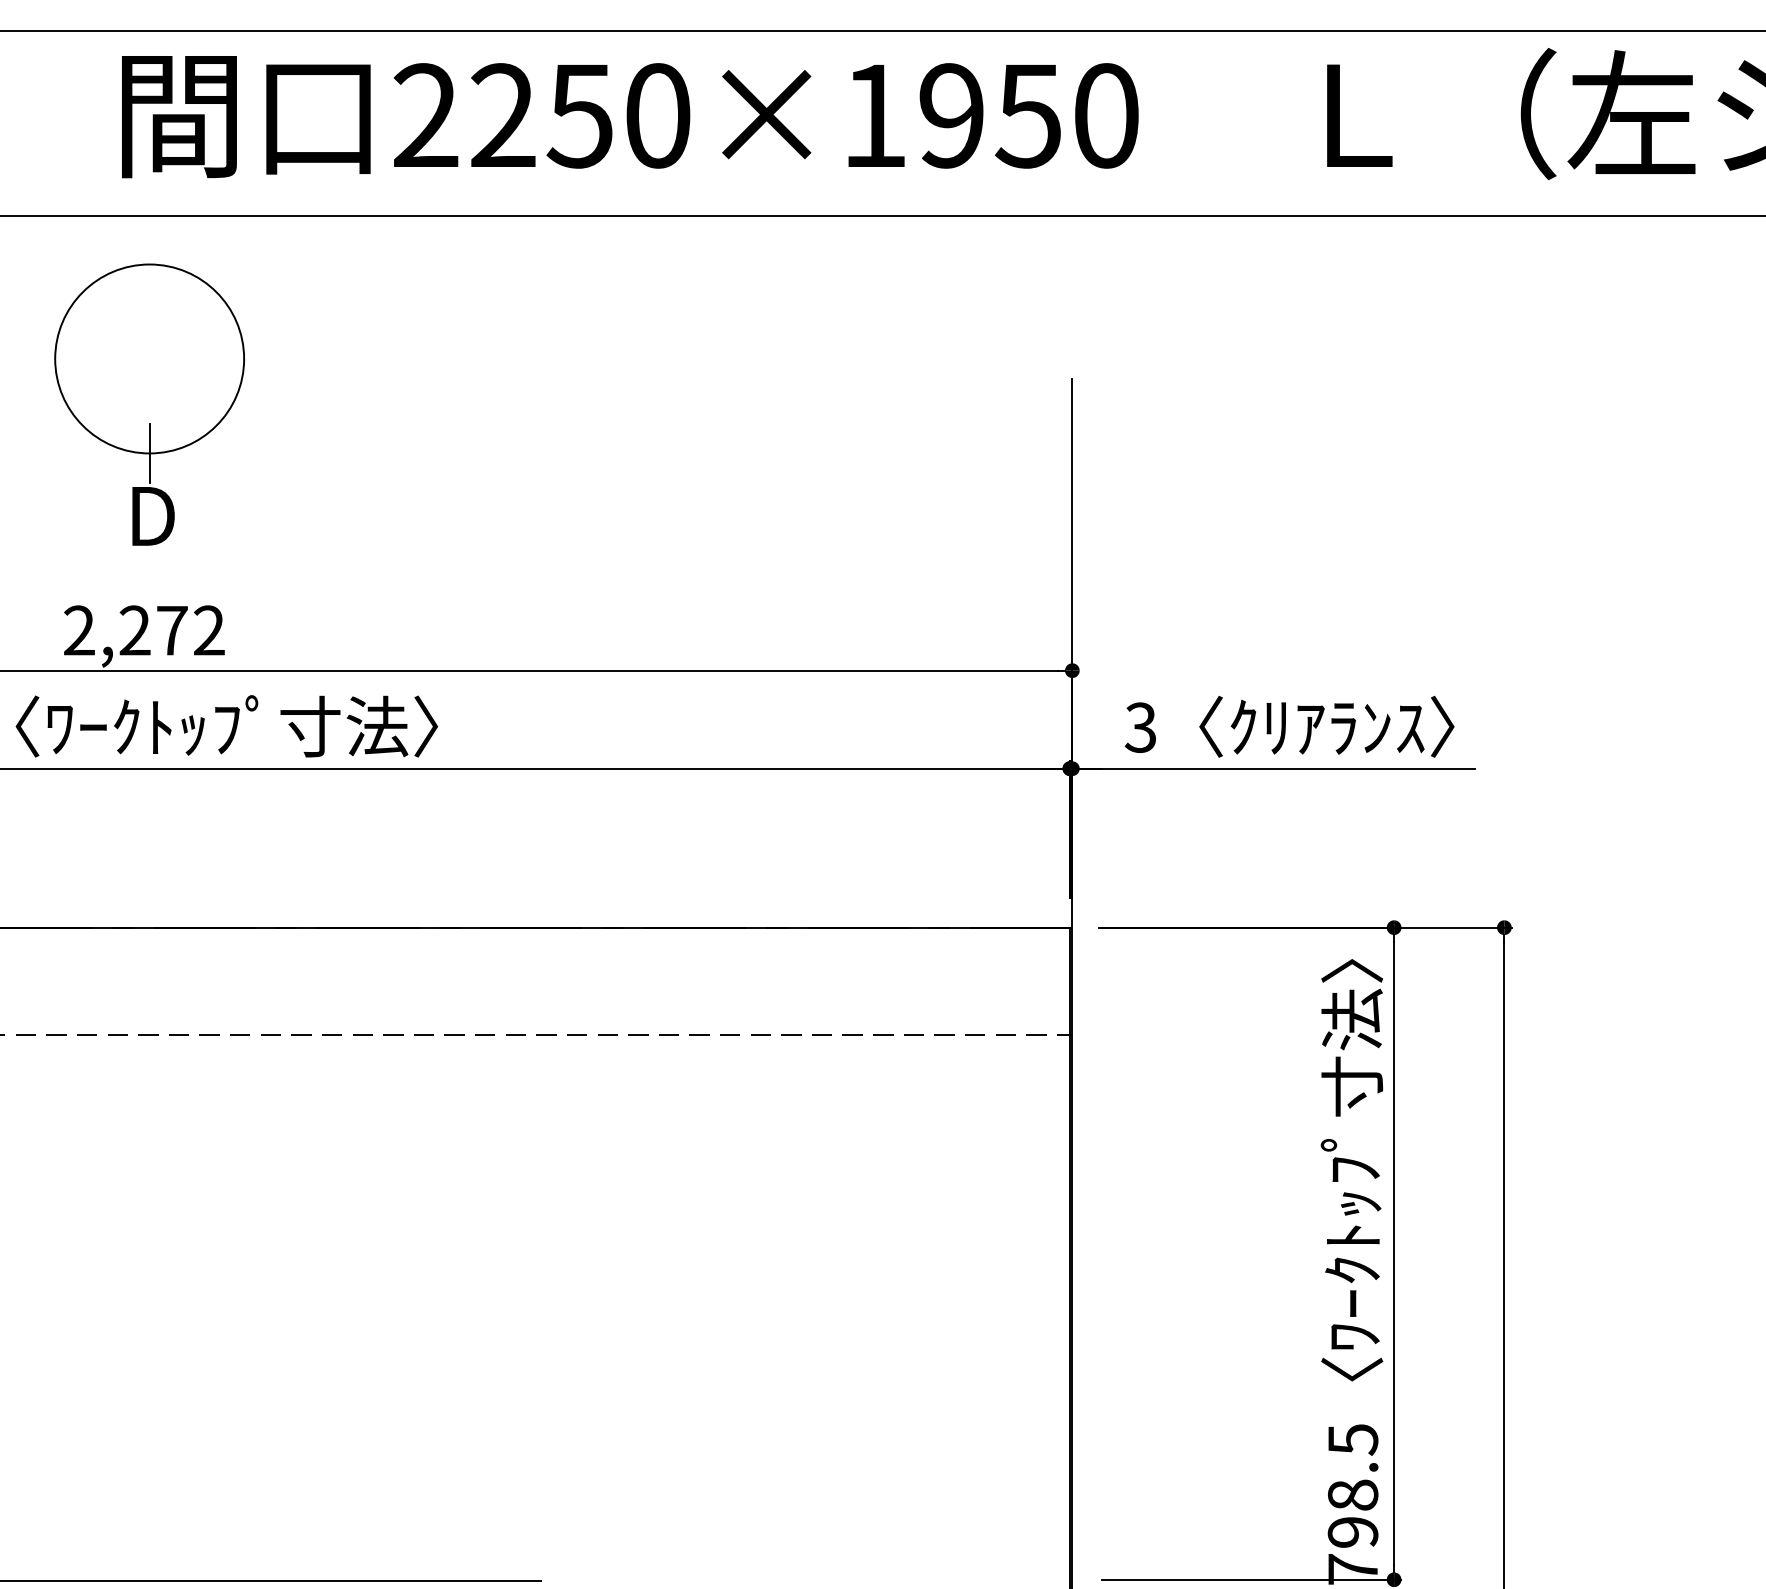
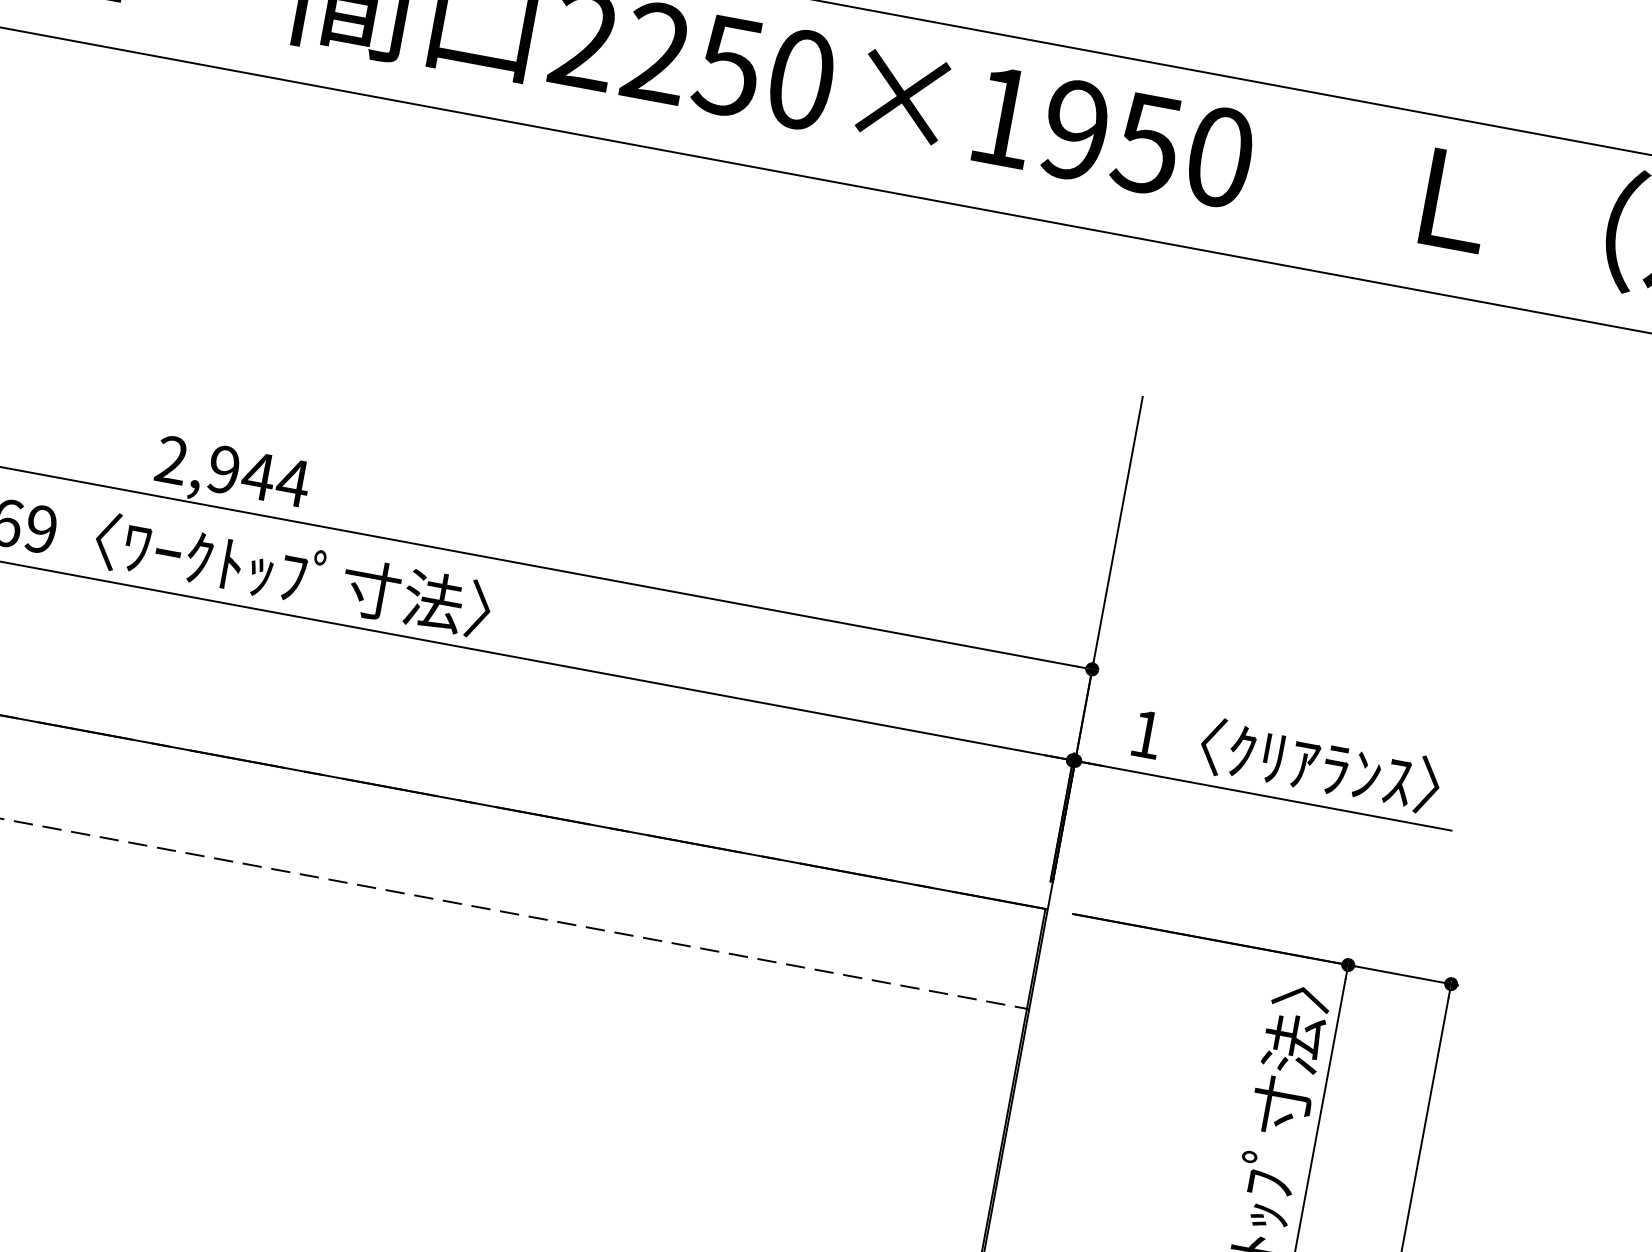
part: (149, 404) -> (276, 261), removed
text: (172, 630) -> (258, 476), 2,272 -> 2,944
text: (1139, 727) -> (1145, 734), 3 -> 1

